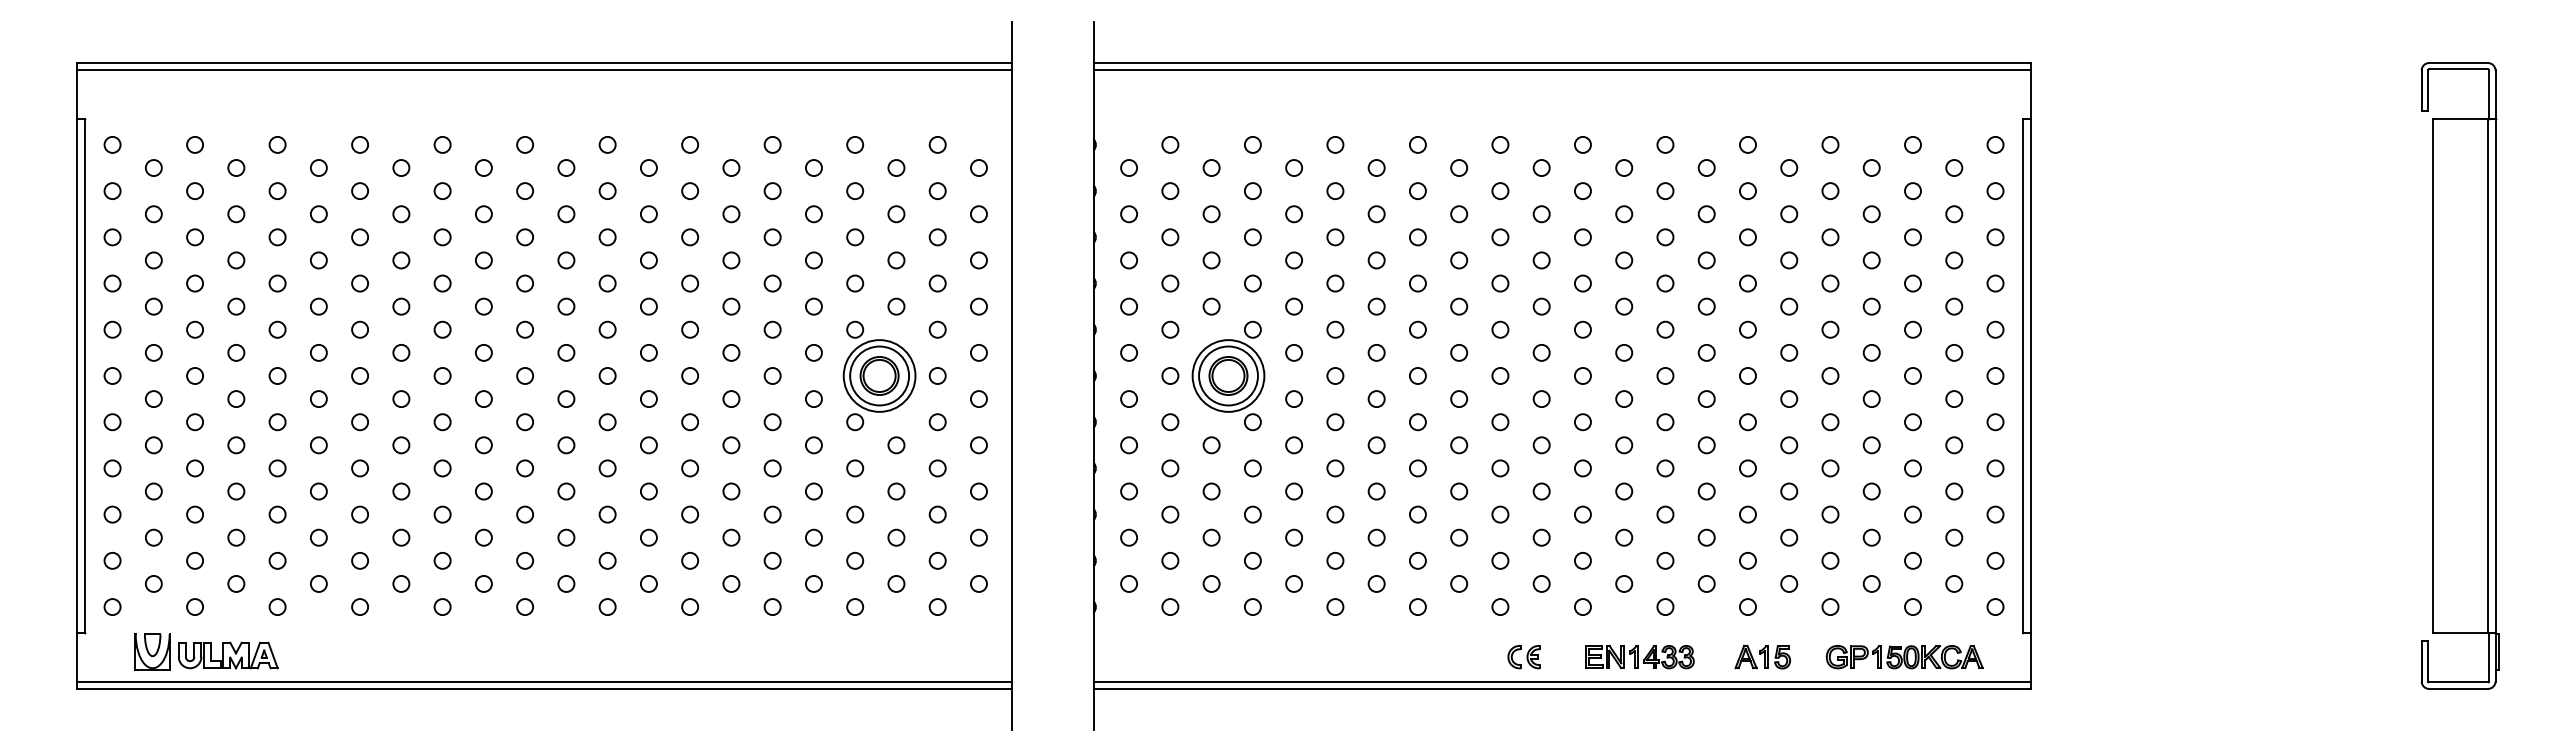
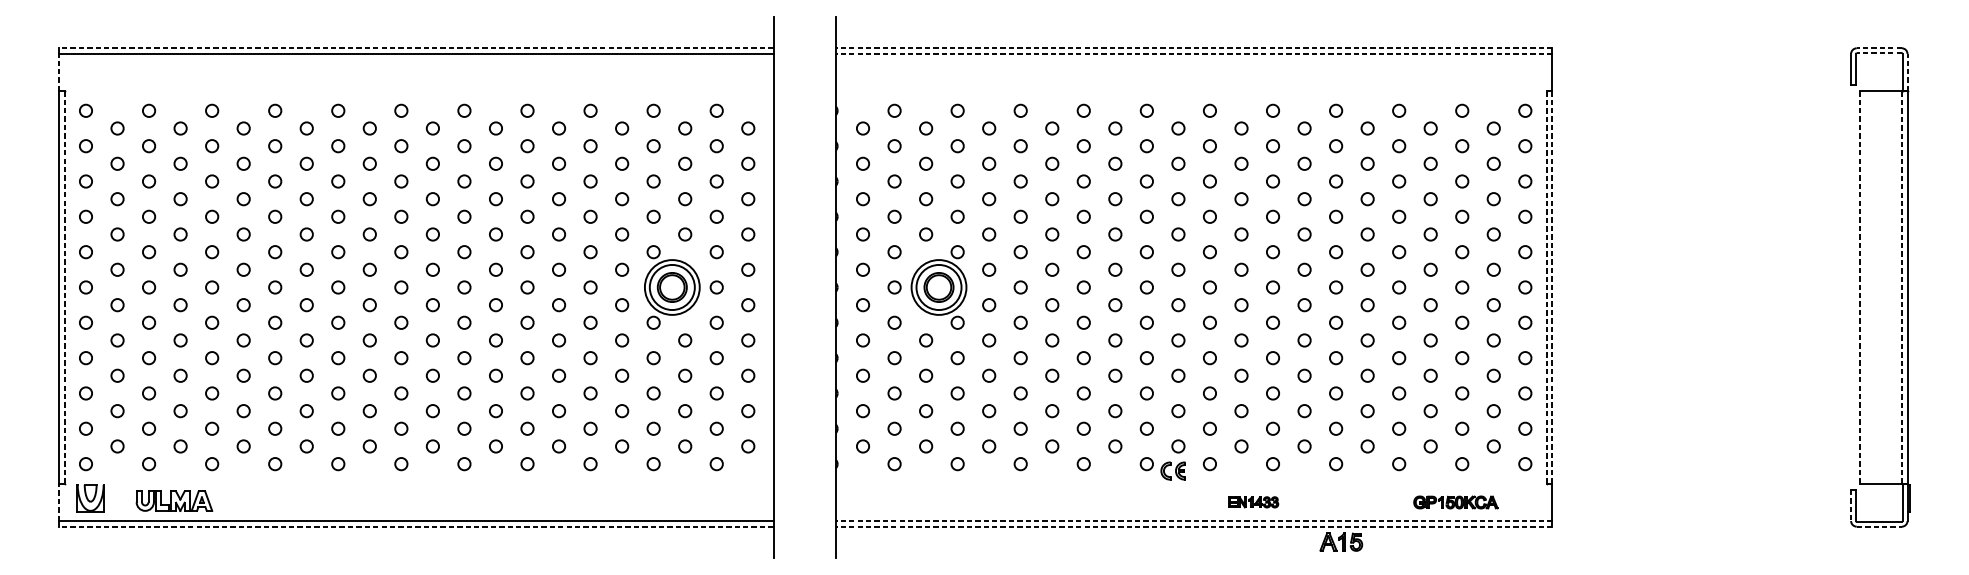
line: (544, 63) -> (416, 48), solid -> dashed
line: (1562, 63) -> (1194, 48), solid -> dashed
line: (2458, 63) -> (1879, 48), solid -> dashed
line: (2458, 69) -> (1879, 53), solid -> dashed
line: (1562, 70) -> (1194, 53), solid -> dashed
line: (77, 94) -> (59, 72), solid -> dashed
line: (2495, 94) -> (1907, 72), solid -> dashed
line: (84, 375) -> (64, 287), solid -> dashed
line: (2023, 375) -> (1546, 287), solid -> dashed
line: (2030, 375) -> (1552, 287), solid -> dashed
line: (2432, 375) -> (1859, 287), solid -> dashed
line: (2488, 375) -> (1902, 287), solid -> dashed
part: (152, 651) -> (90, 498), moved
line: (77, 656) -> (59, 501), solid -> dashed
part: (1639, 656) -> (1253, 501), size x0.6
part: (1762, 656) -> (1341, 541), moved
part: (1523, 657) -> (1172, 471), moved
part: (1904, 657) -> (1455, 502), size x0.7
line: (2421, 661) -> (1850, 505), solid -> dashed
line: (1562, 681) -> (1194, 521), solid -> dashed
line: (544, 688) -> (416, 526), solid -> dashed
line: (1562, 688) -> (1194, 526), solid -> dashed
line: (2458, 688) -> (1879, 526), solid -> dashed

